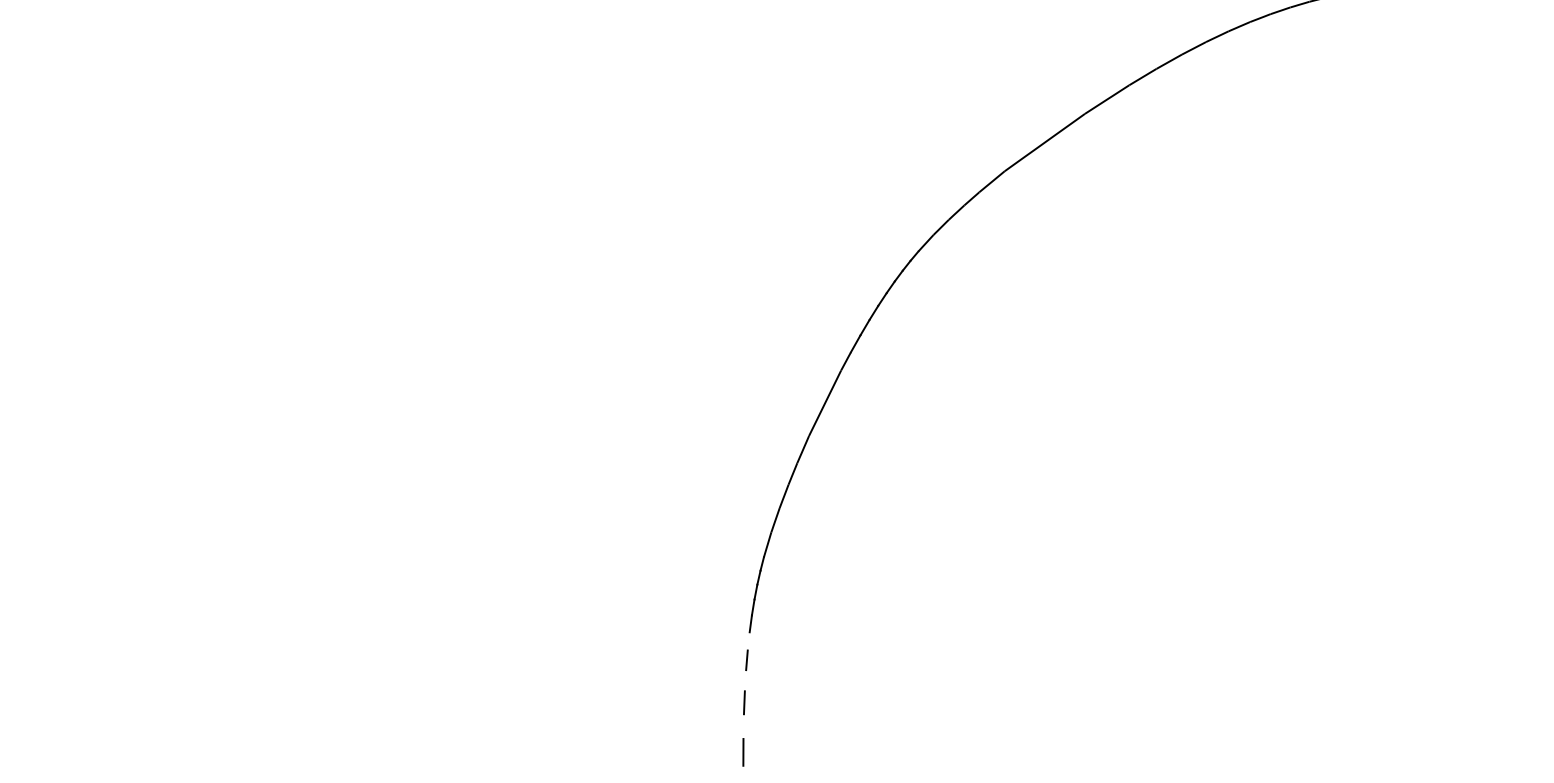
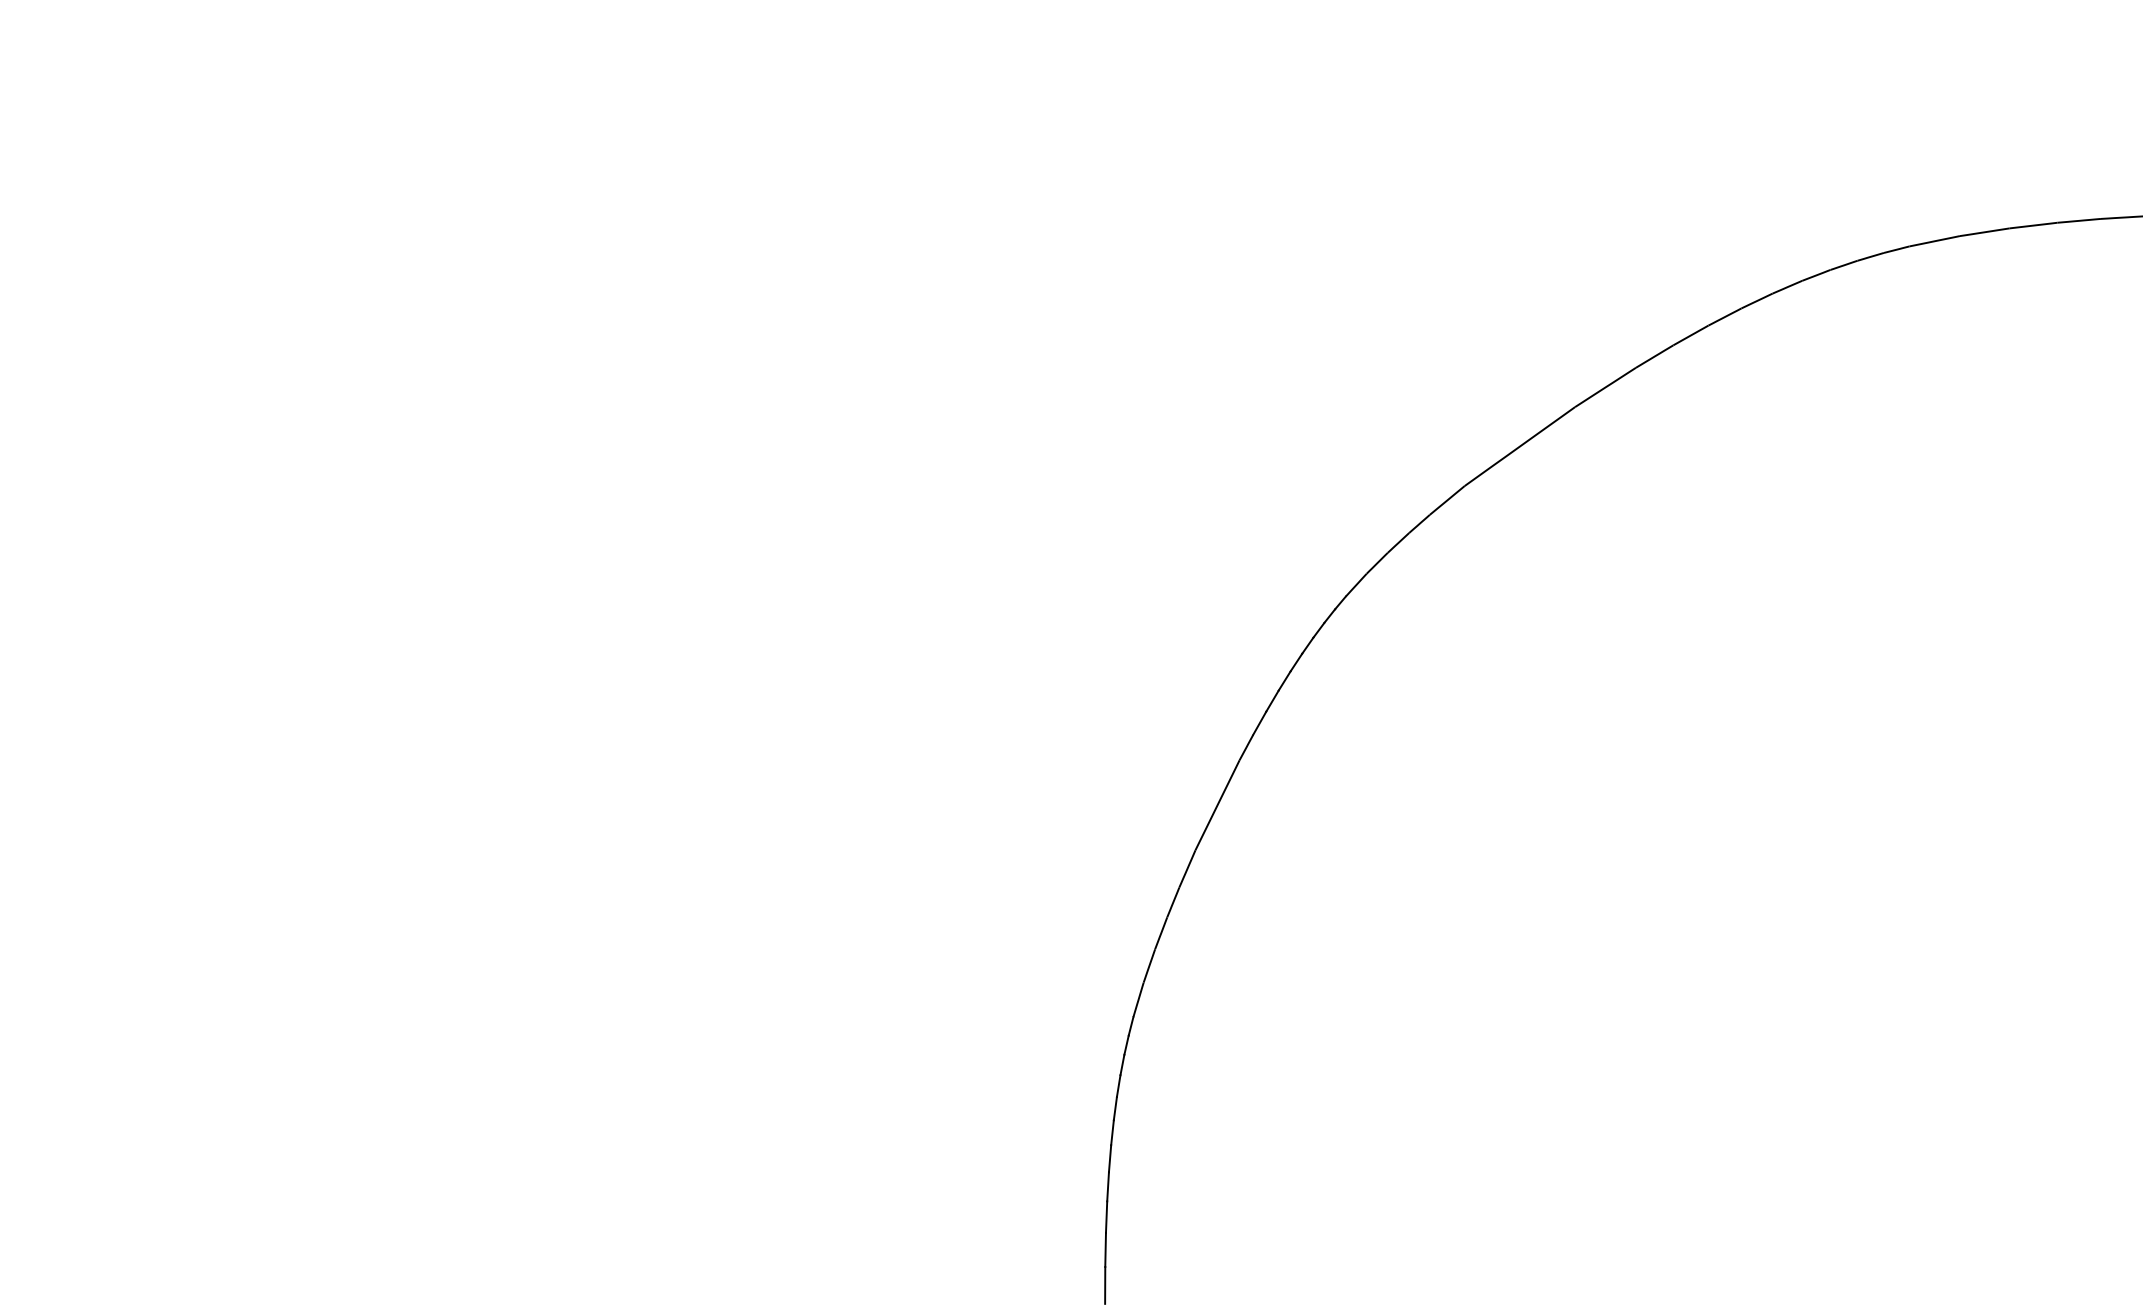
line: (748, 641) -> (1112, 1132), added
line: (745, 680) -> (1107, 1186), added
line: (743, 726) -> (1105, 1249), added

